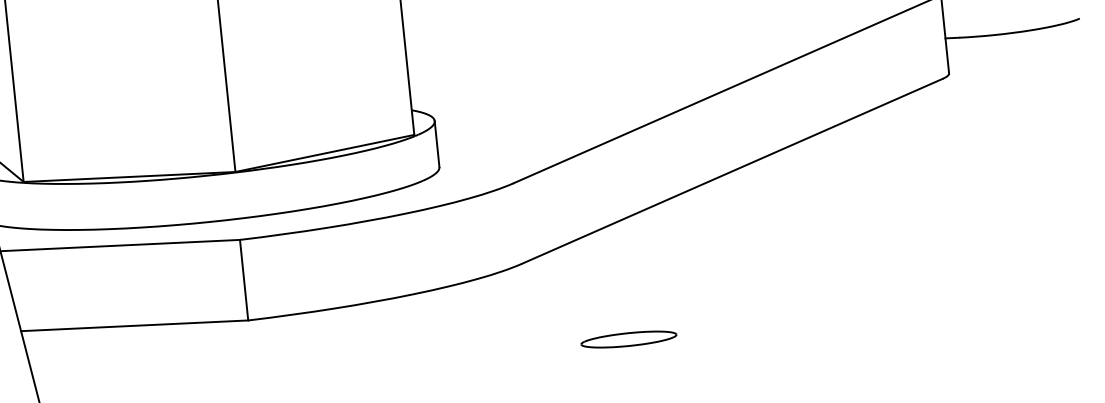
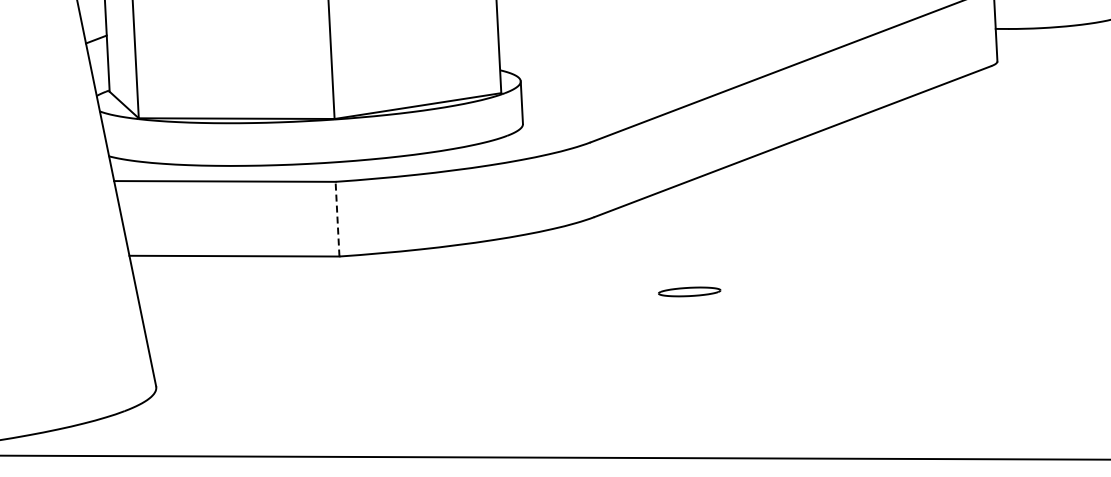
line: (244, 279) -> (337, 218), solid -> dashed
part: (628, 339) -> (689, 291), size x0.7

